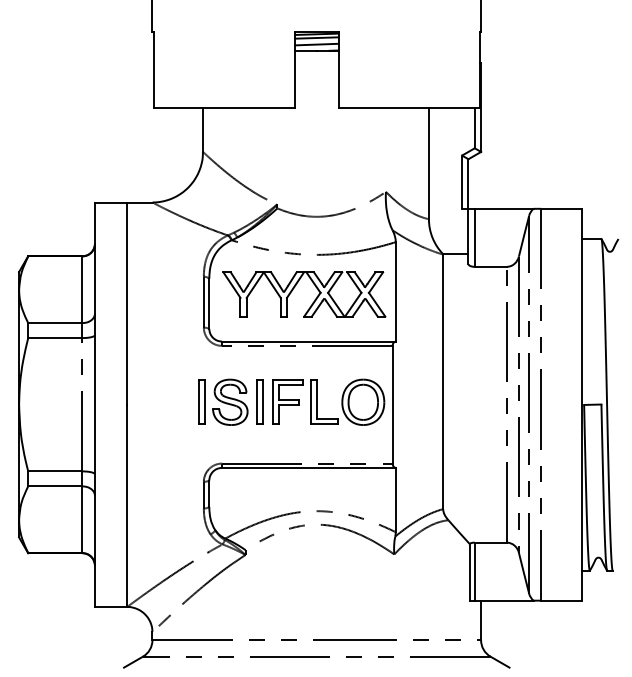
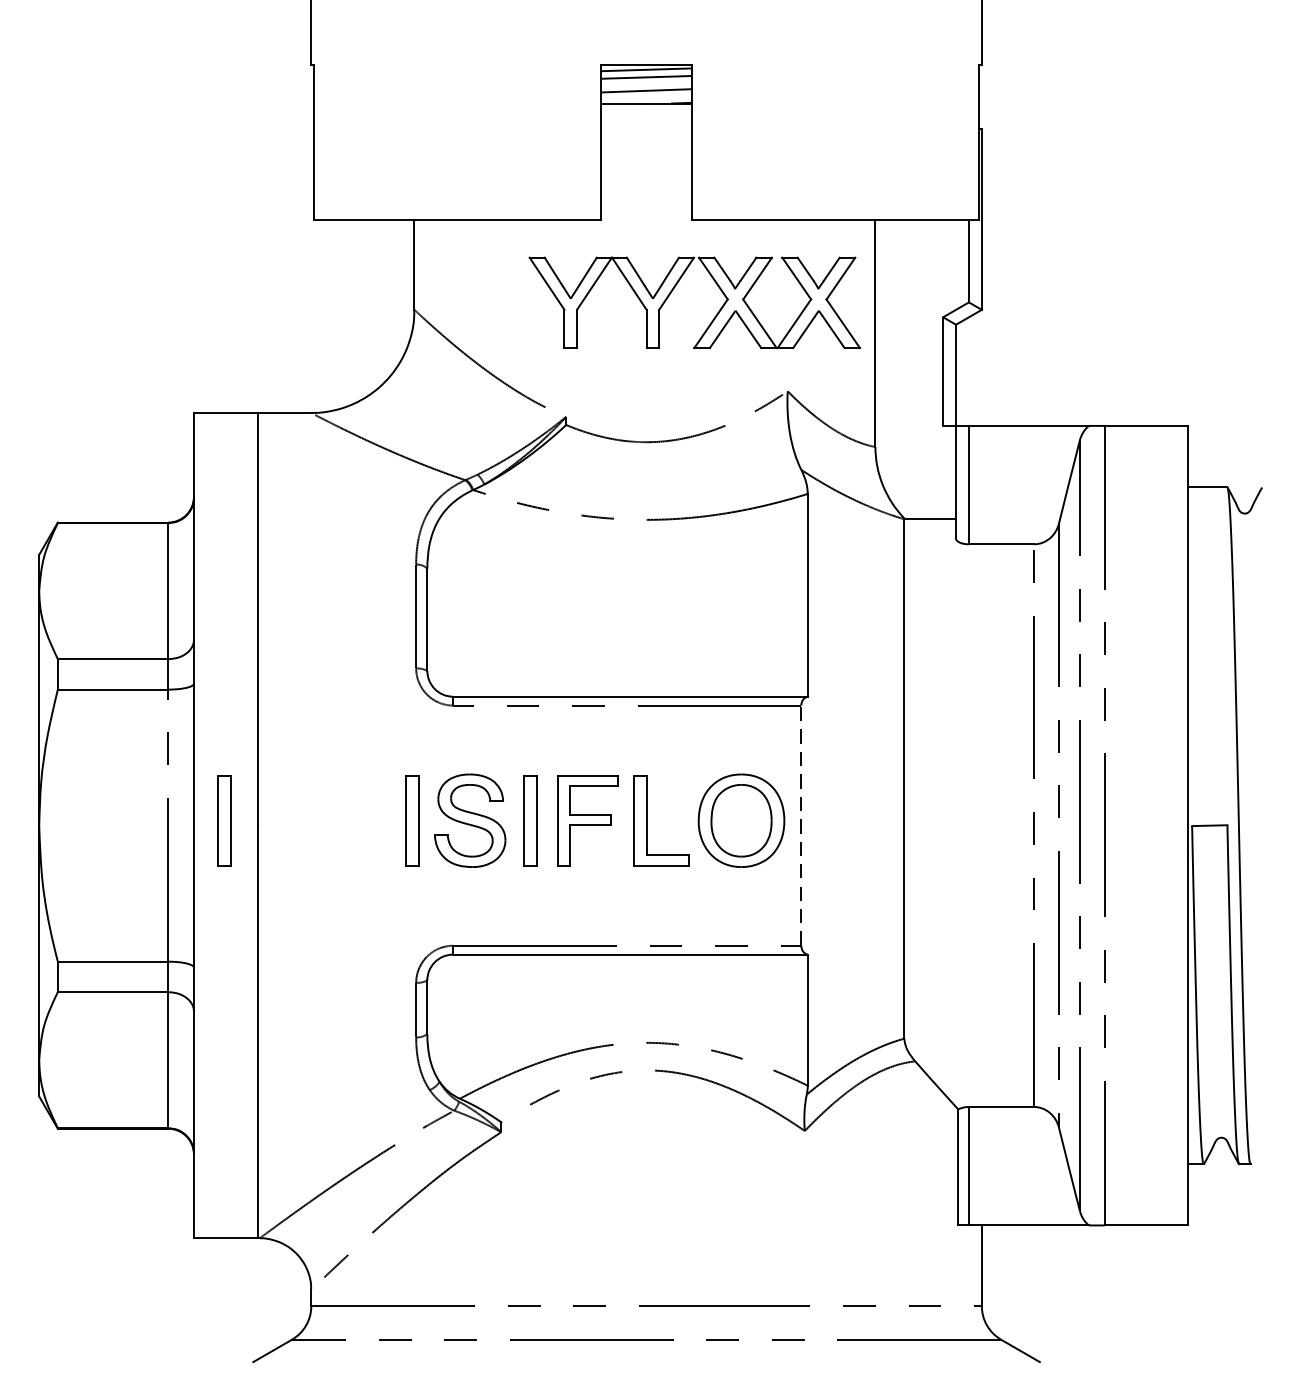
part: (314, 299) -> (715, 313), moved
part: (109, 401) -> (223, 819), added
line: (392, 404) -> (801, 825), solid -> dashed

